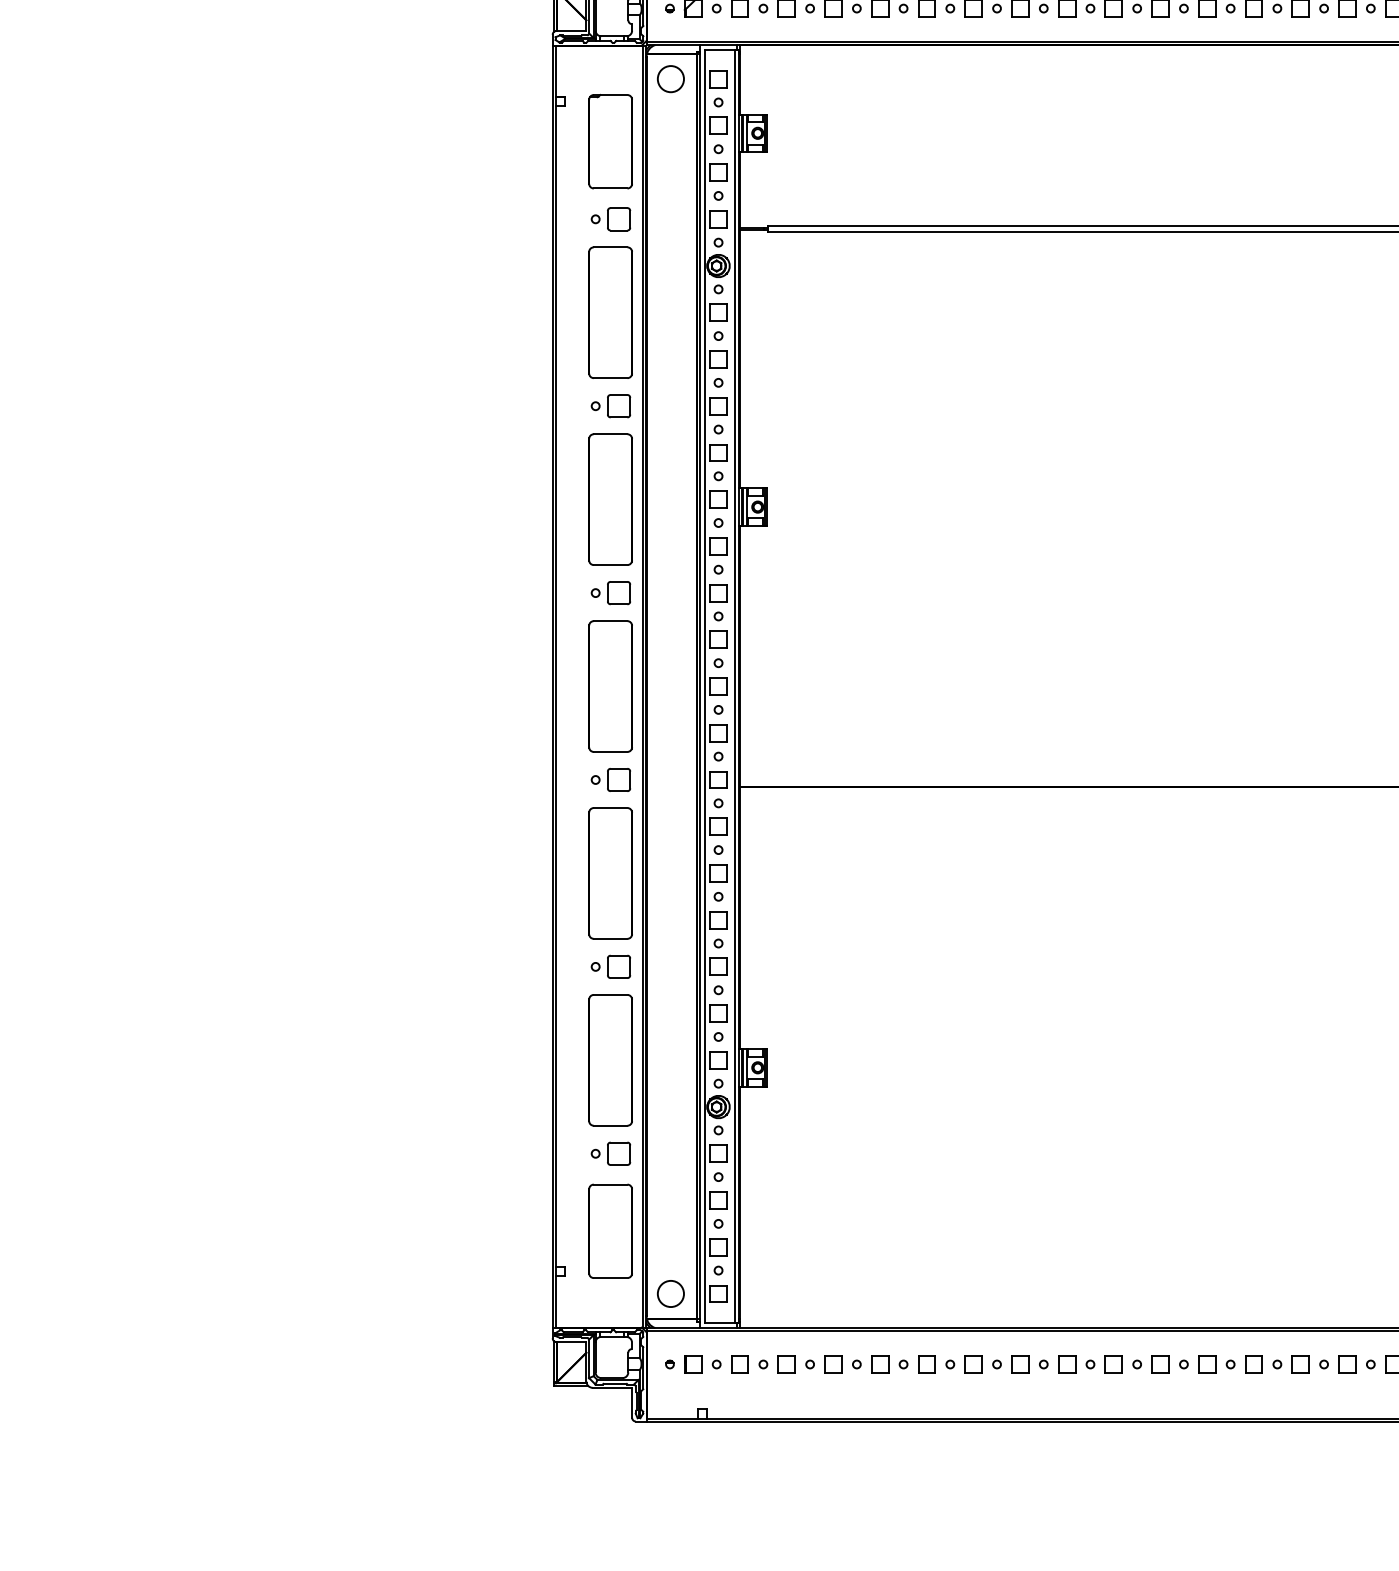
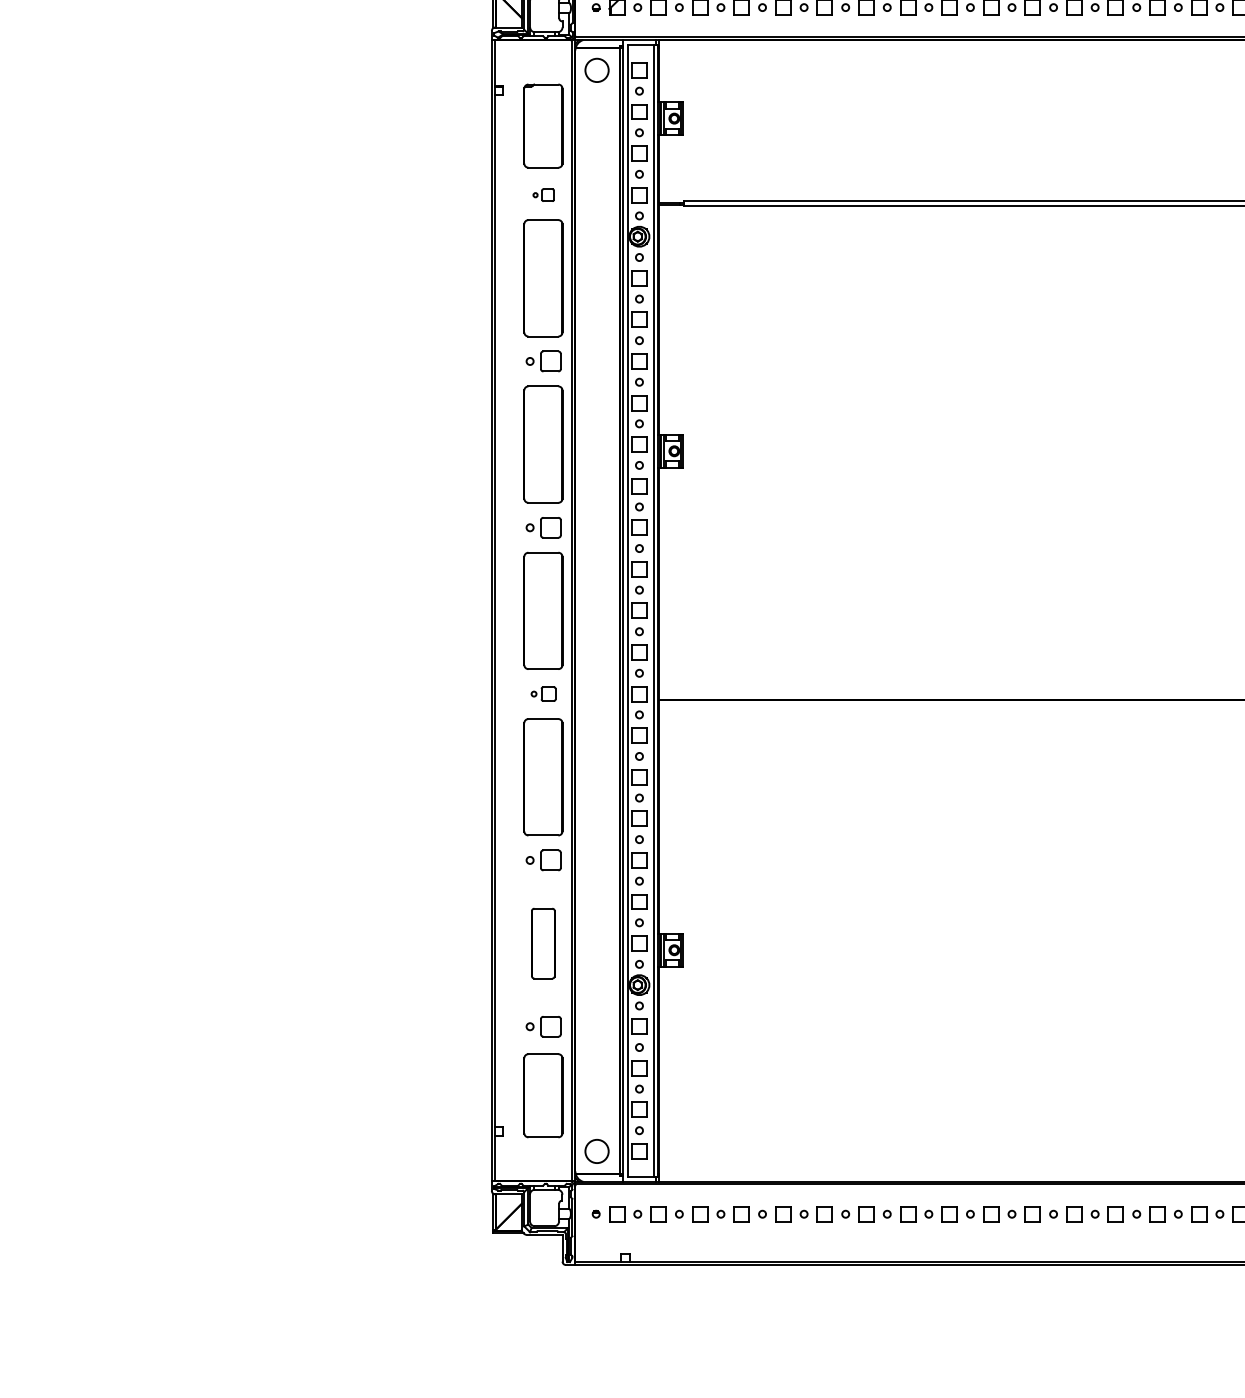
part: (610, 219) -> (543, 195), size x0.6
part: (610, 779) -> (543, 693), size x0.7
part: (610, 1060) -> (543, 943), size x0.6

